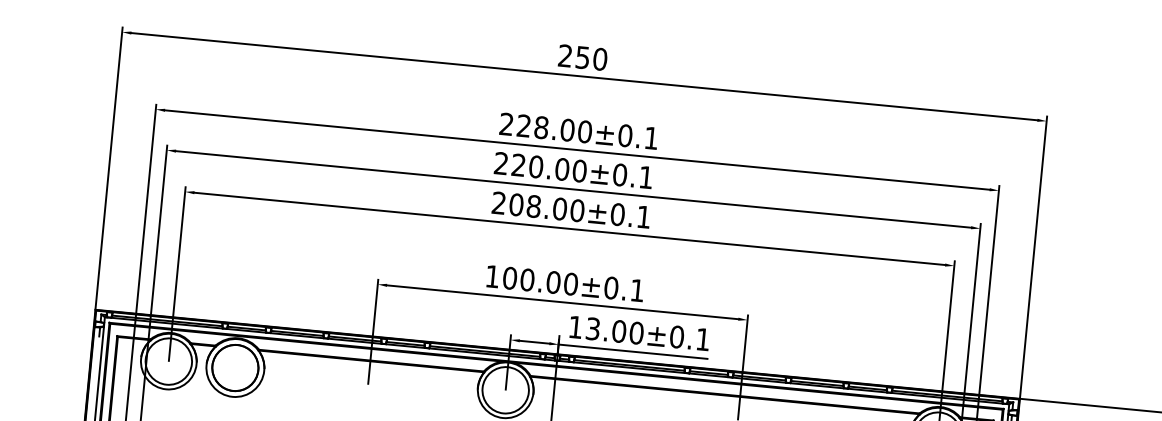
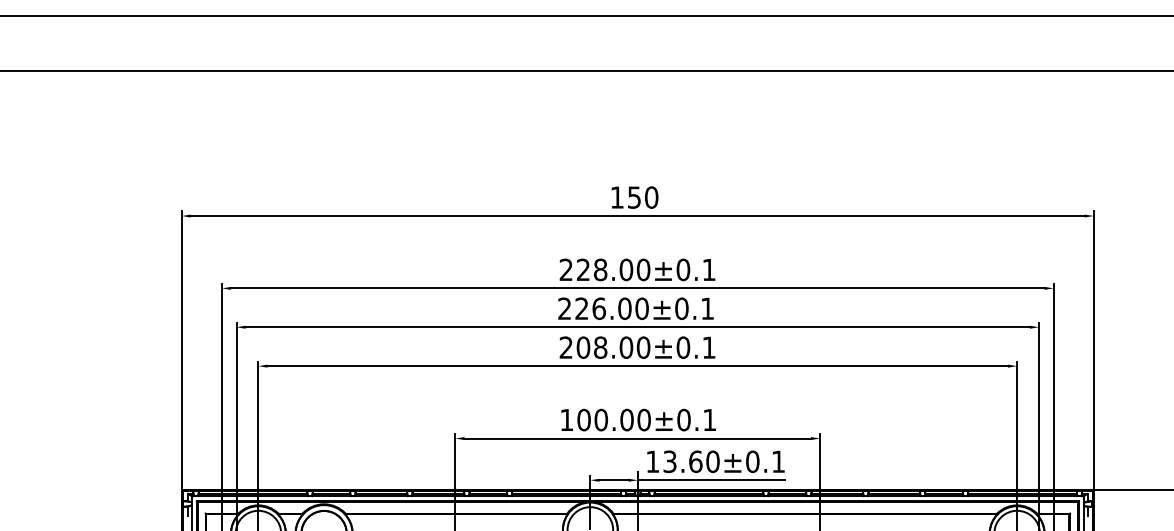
text: (564, 55) -> (616, 197), 250 -> 150
text: (536, 166) -> (599, 308), 220.00±0.1 -> 226.00±0.1
text: (618, 331) -> (695, 461), 13.00±0.1 -> 13.60±0.1

